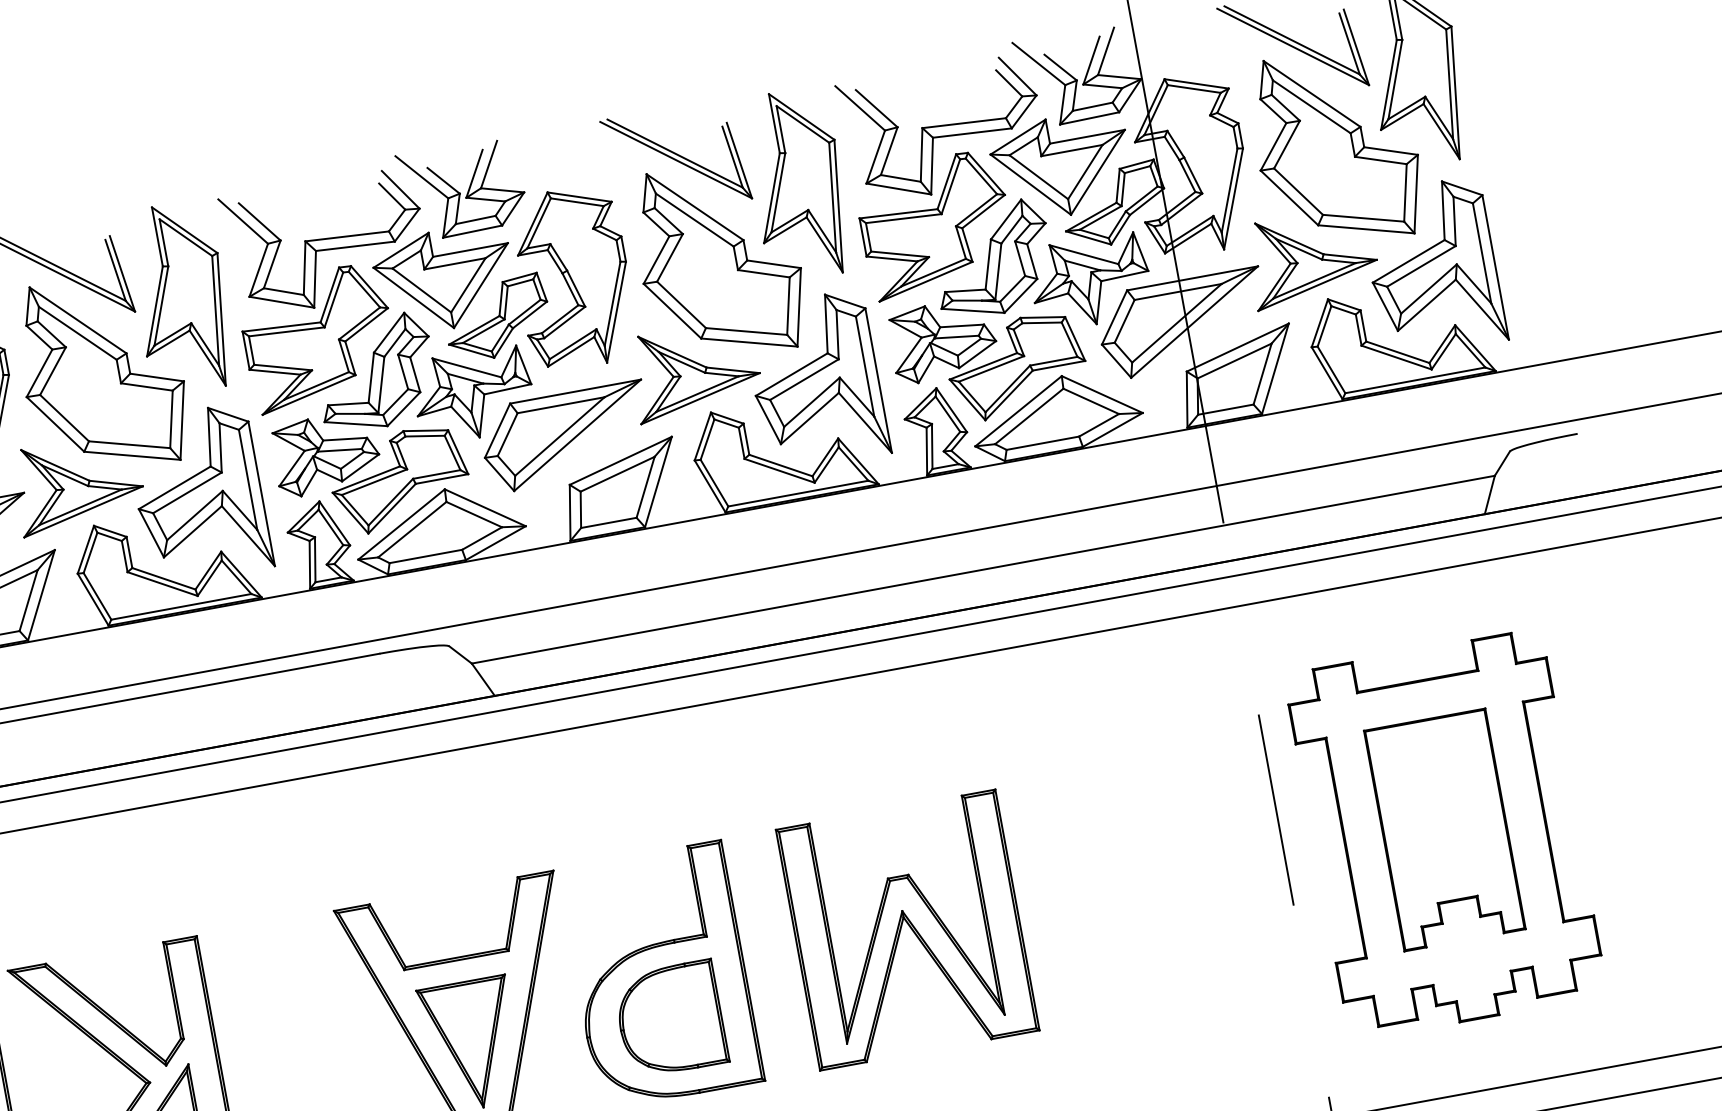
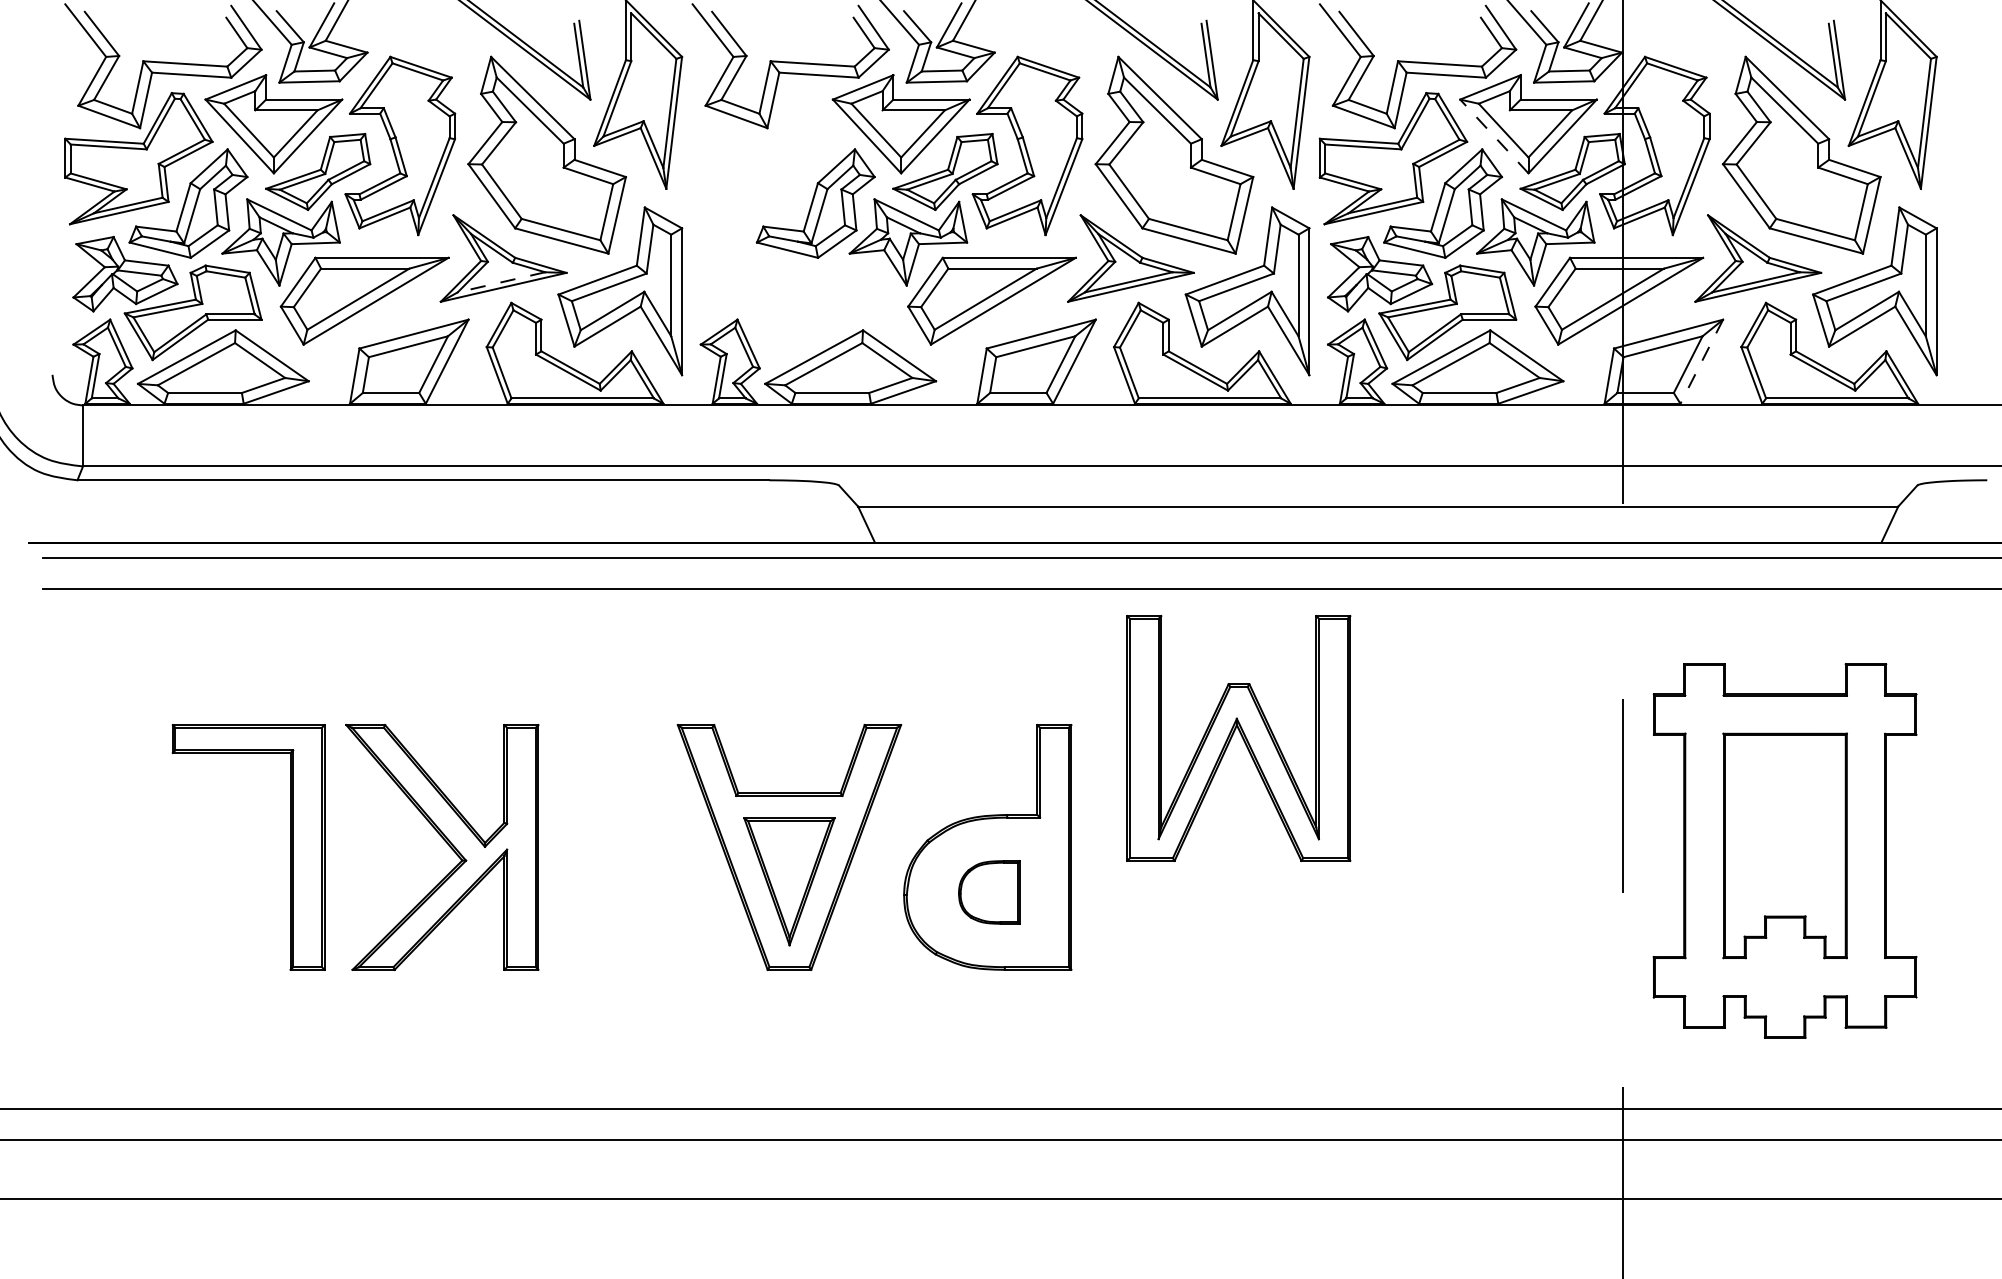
line: (1030, 184) -> (1494, 136), solid -> dashed
part: (317, 337) -> (765, 158), removed
line: (1275, 369) -> (1701, 362), solid -> dashed
part: (371, 470) -> (794, 298), removed
line: (80, 507) -> (501, 282), solid -> dashed
part: (907, 930) -> (1238, 738), moved
part: (670, 1019) -> (989, 892), size x0.6

